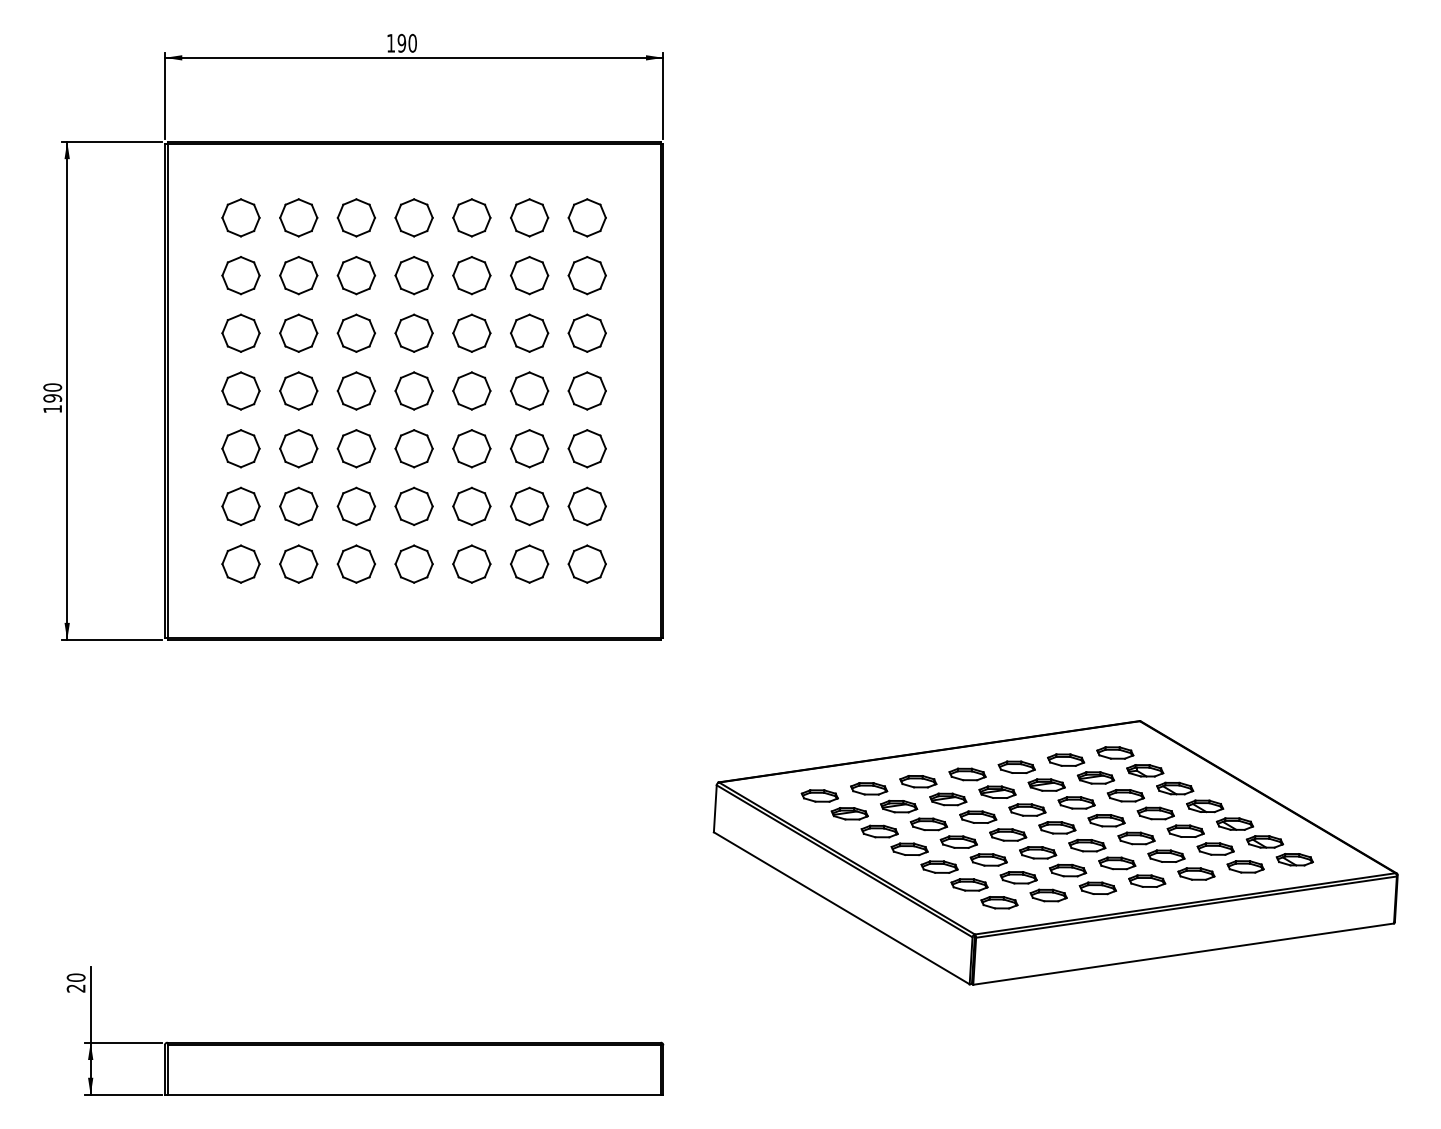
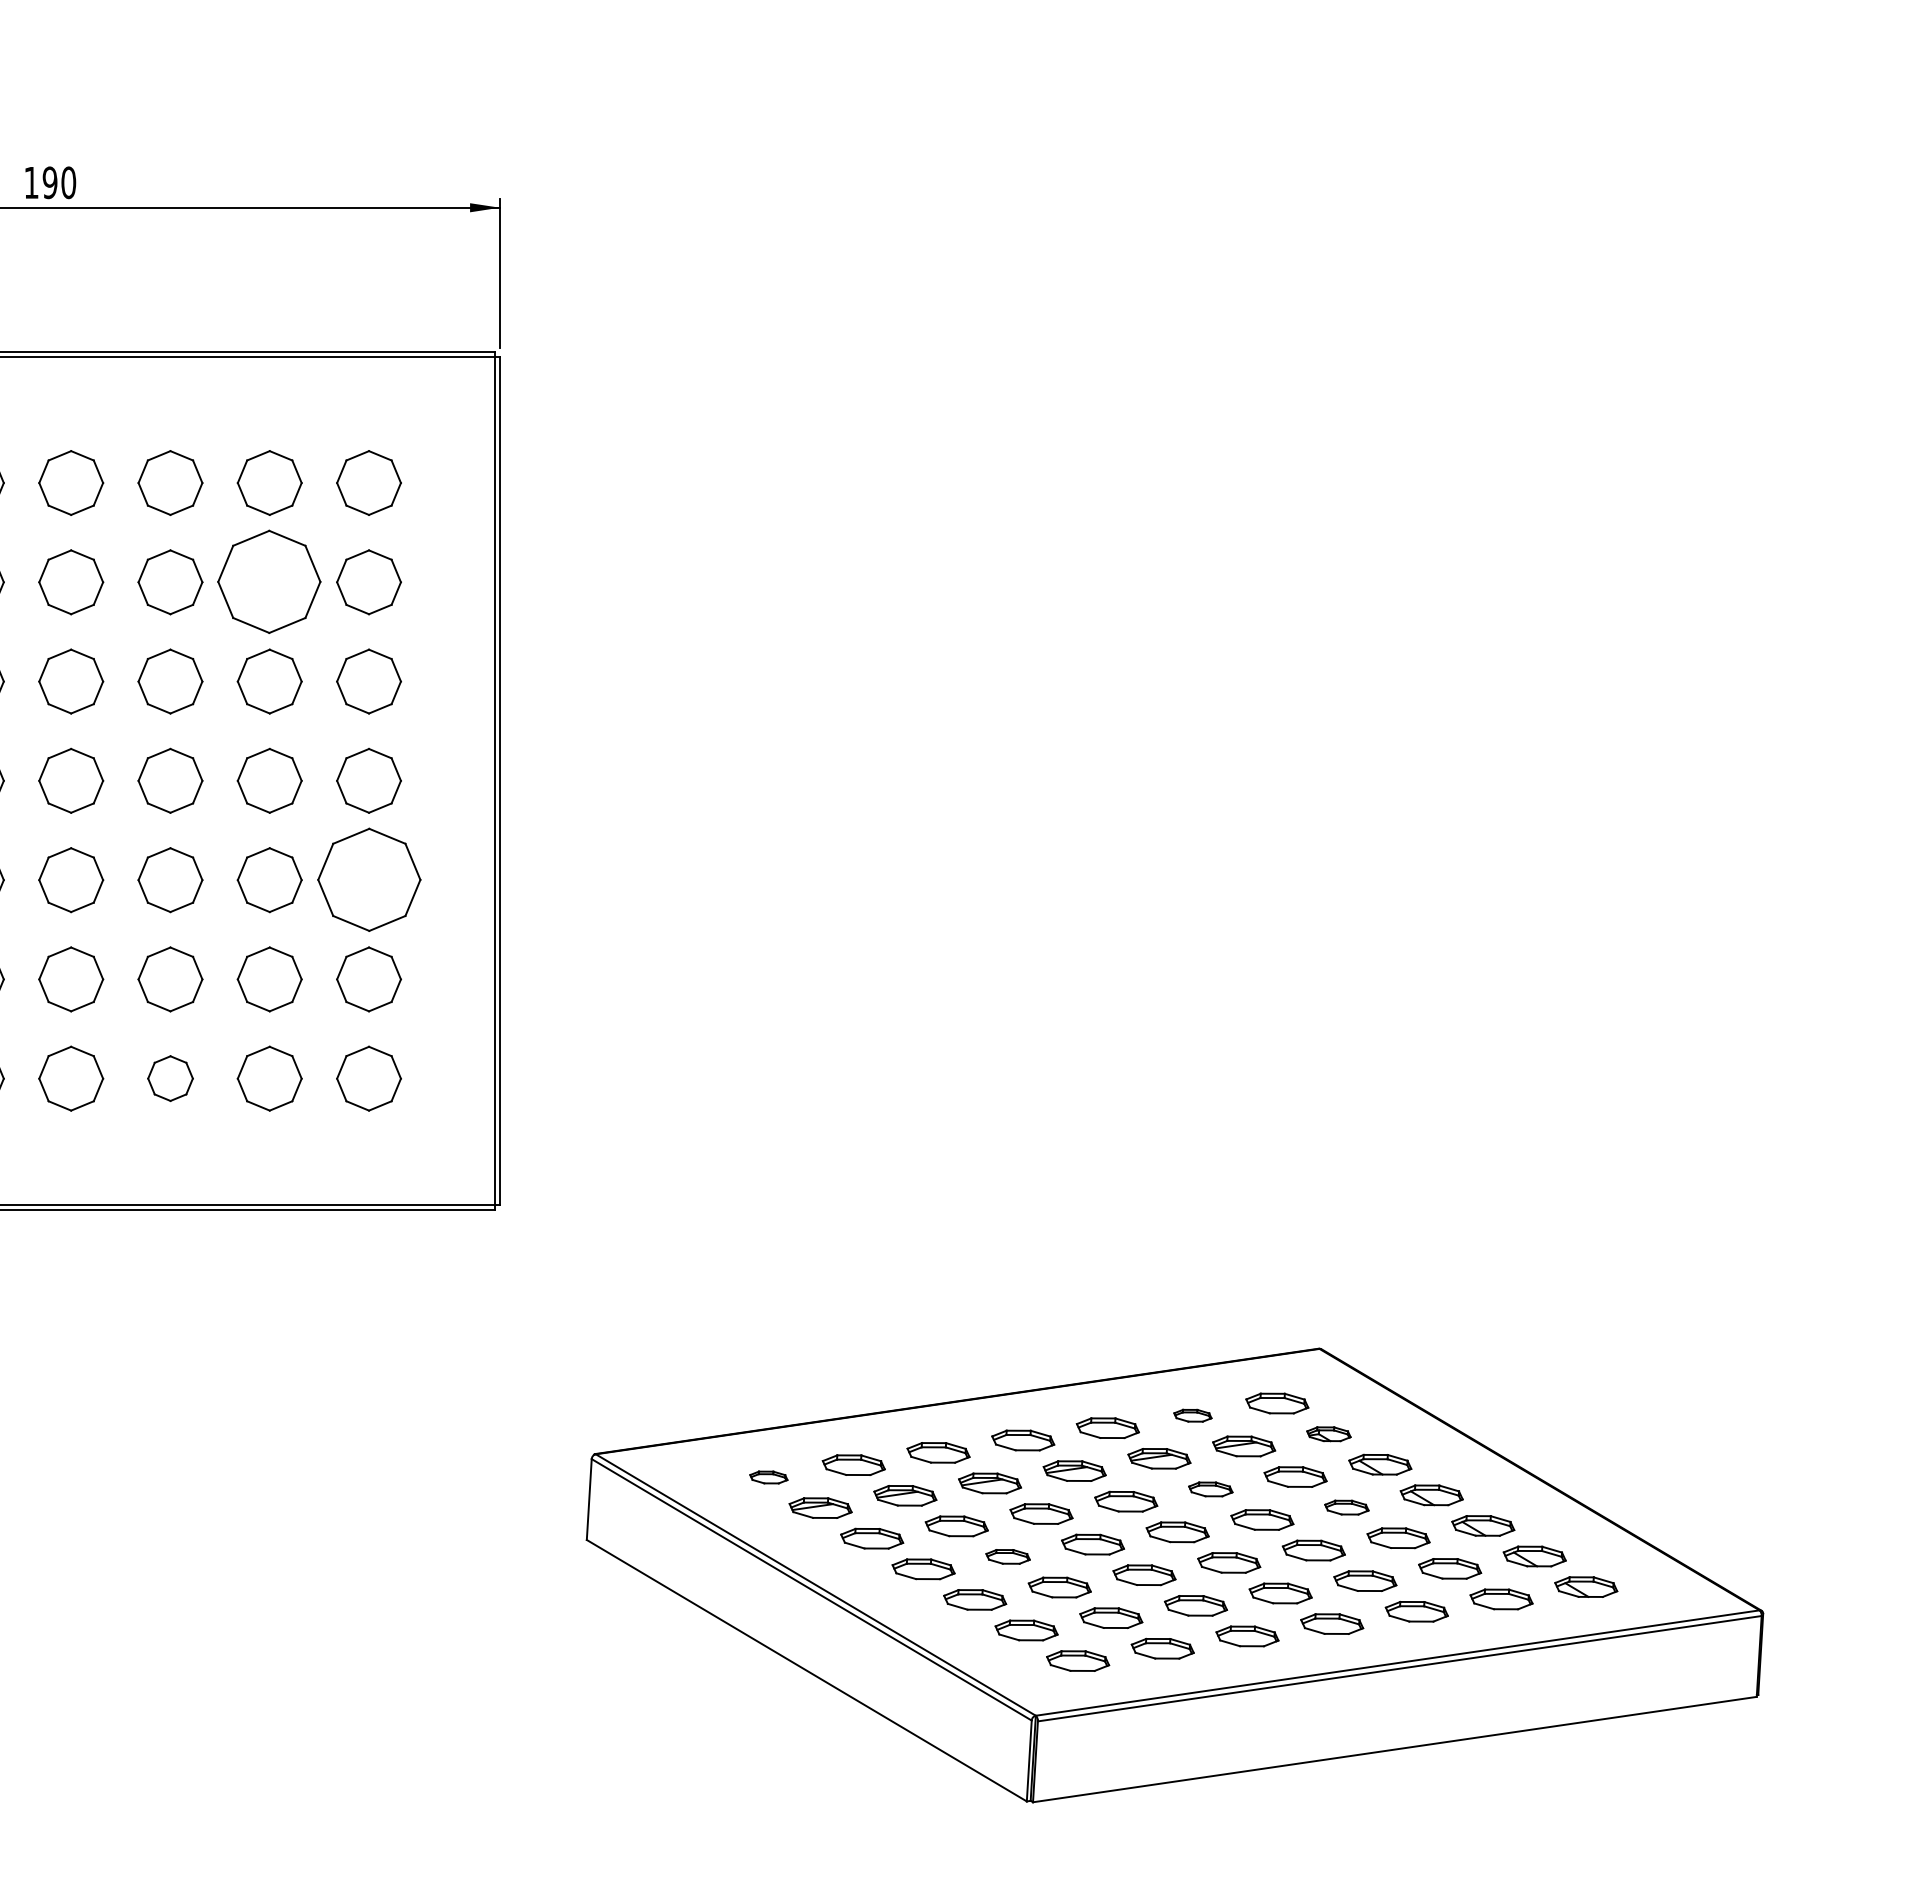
part: (529, 275) -> (269, 582), size x1.6
part: (586, 448) -> (367, 879), size x1.6
part: (471, 563) -> (169, 1077), size x0.7
part: (1066, 759) -> (1193, 1414), size x0.6
part: (1145, 770) -> (1329, 1433), size x0.7
part: (819, 795) -> (768, 1476), size x0.6
part: (1076, 802) -> (1210, 1488), size x0.7
part: (1155, 813) -> (1346, 1507), size x0.7
part: (958, 841) -> (1007, 1555), size x0.7

